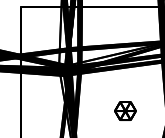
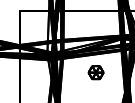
part: (124, 110) -> (95, 72), moved

